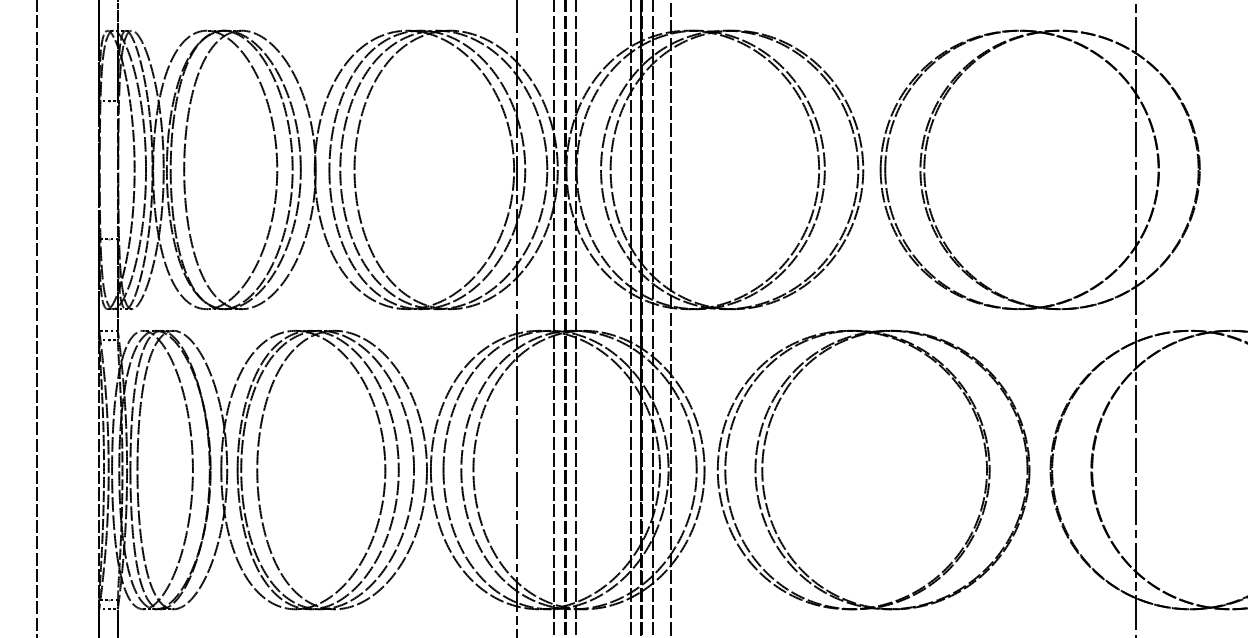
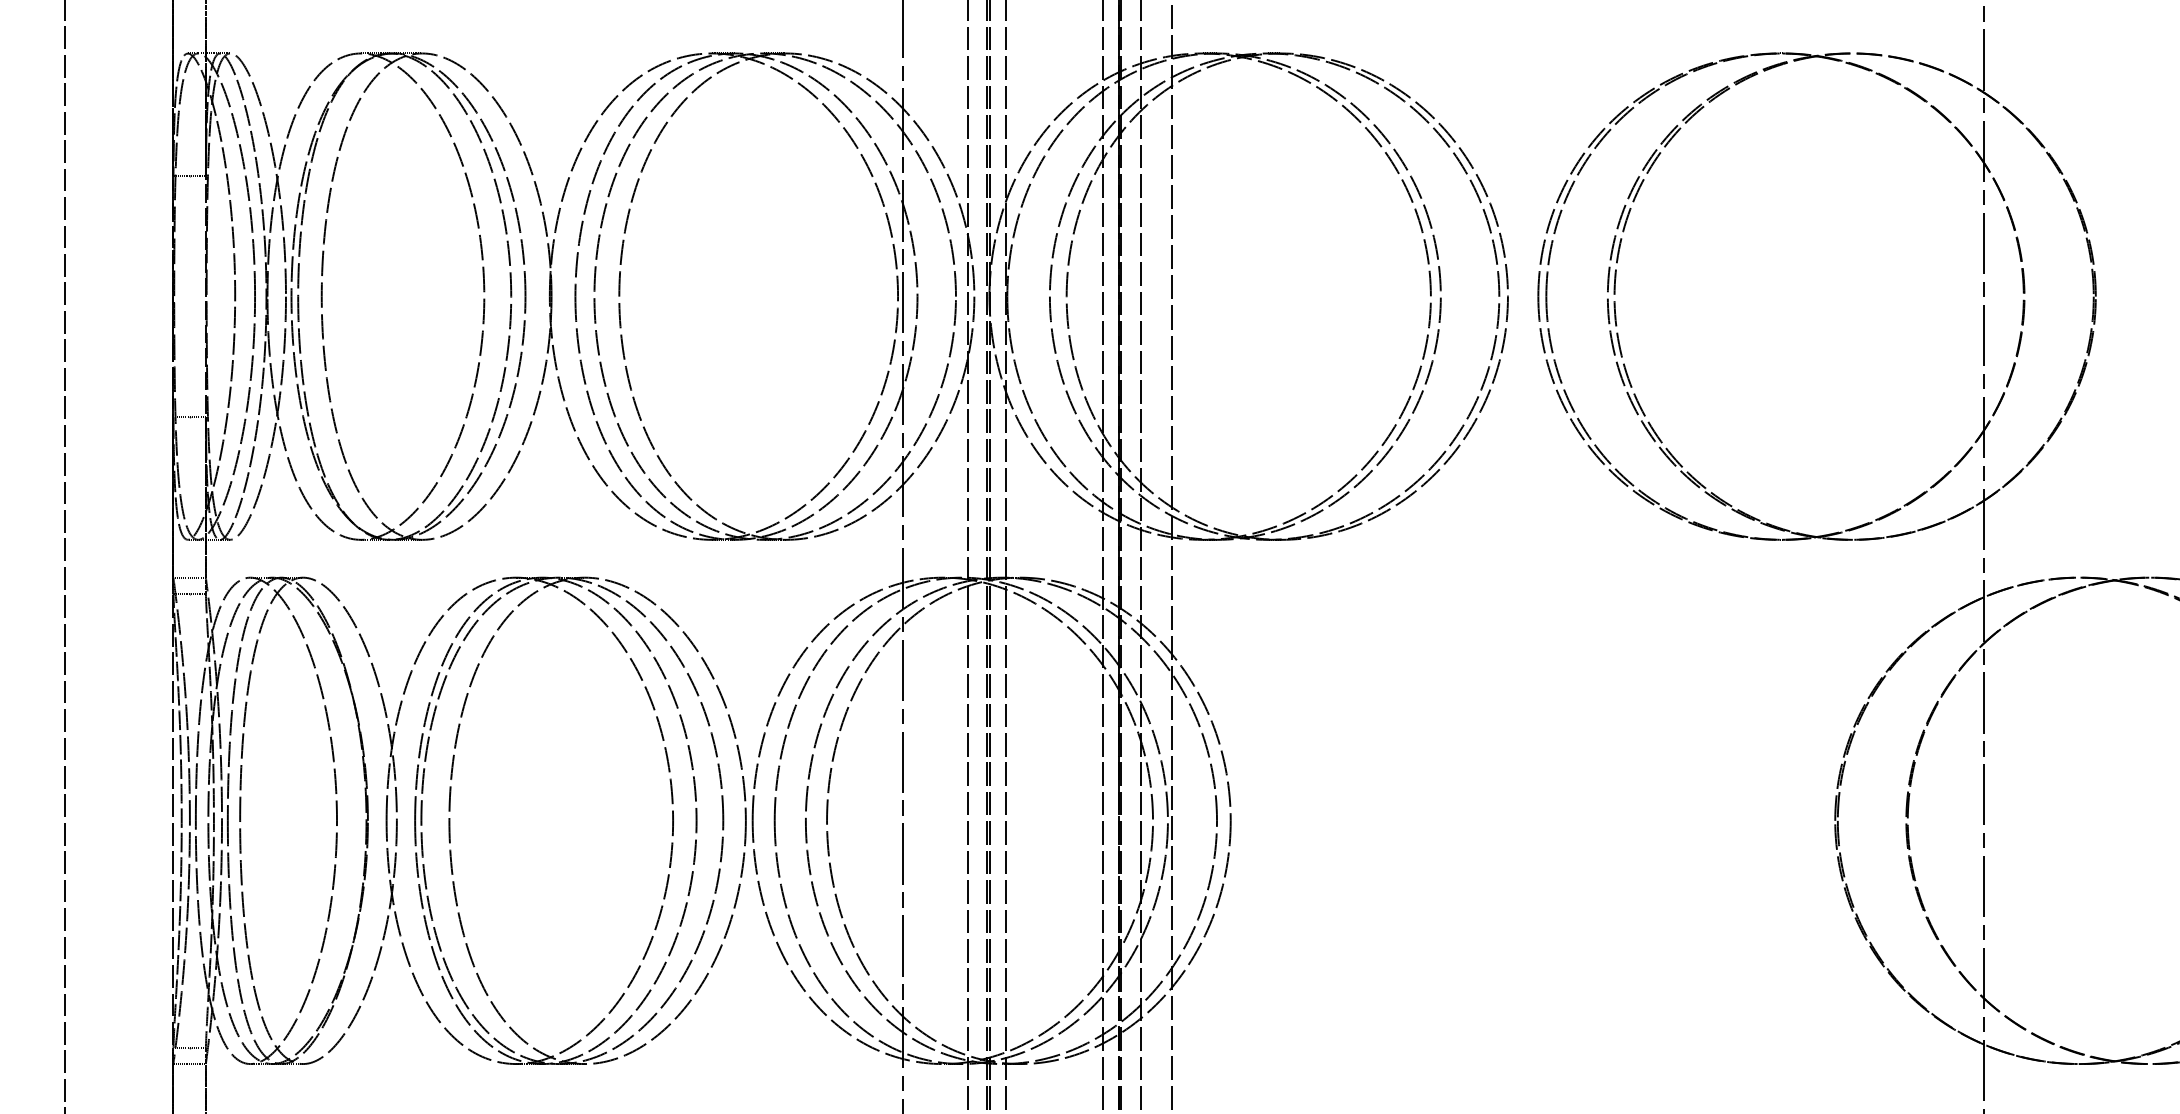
part: (763, 469) -> (1333, 819), removed

